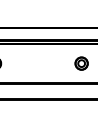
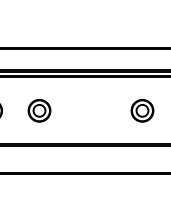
part: (22, 63) -> (39, 110), added

